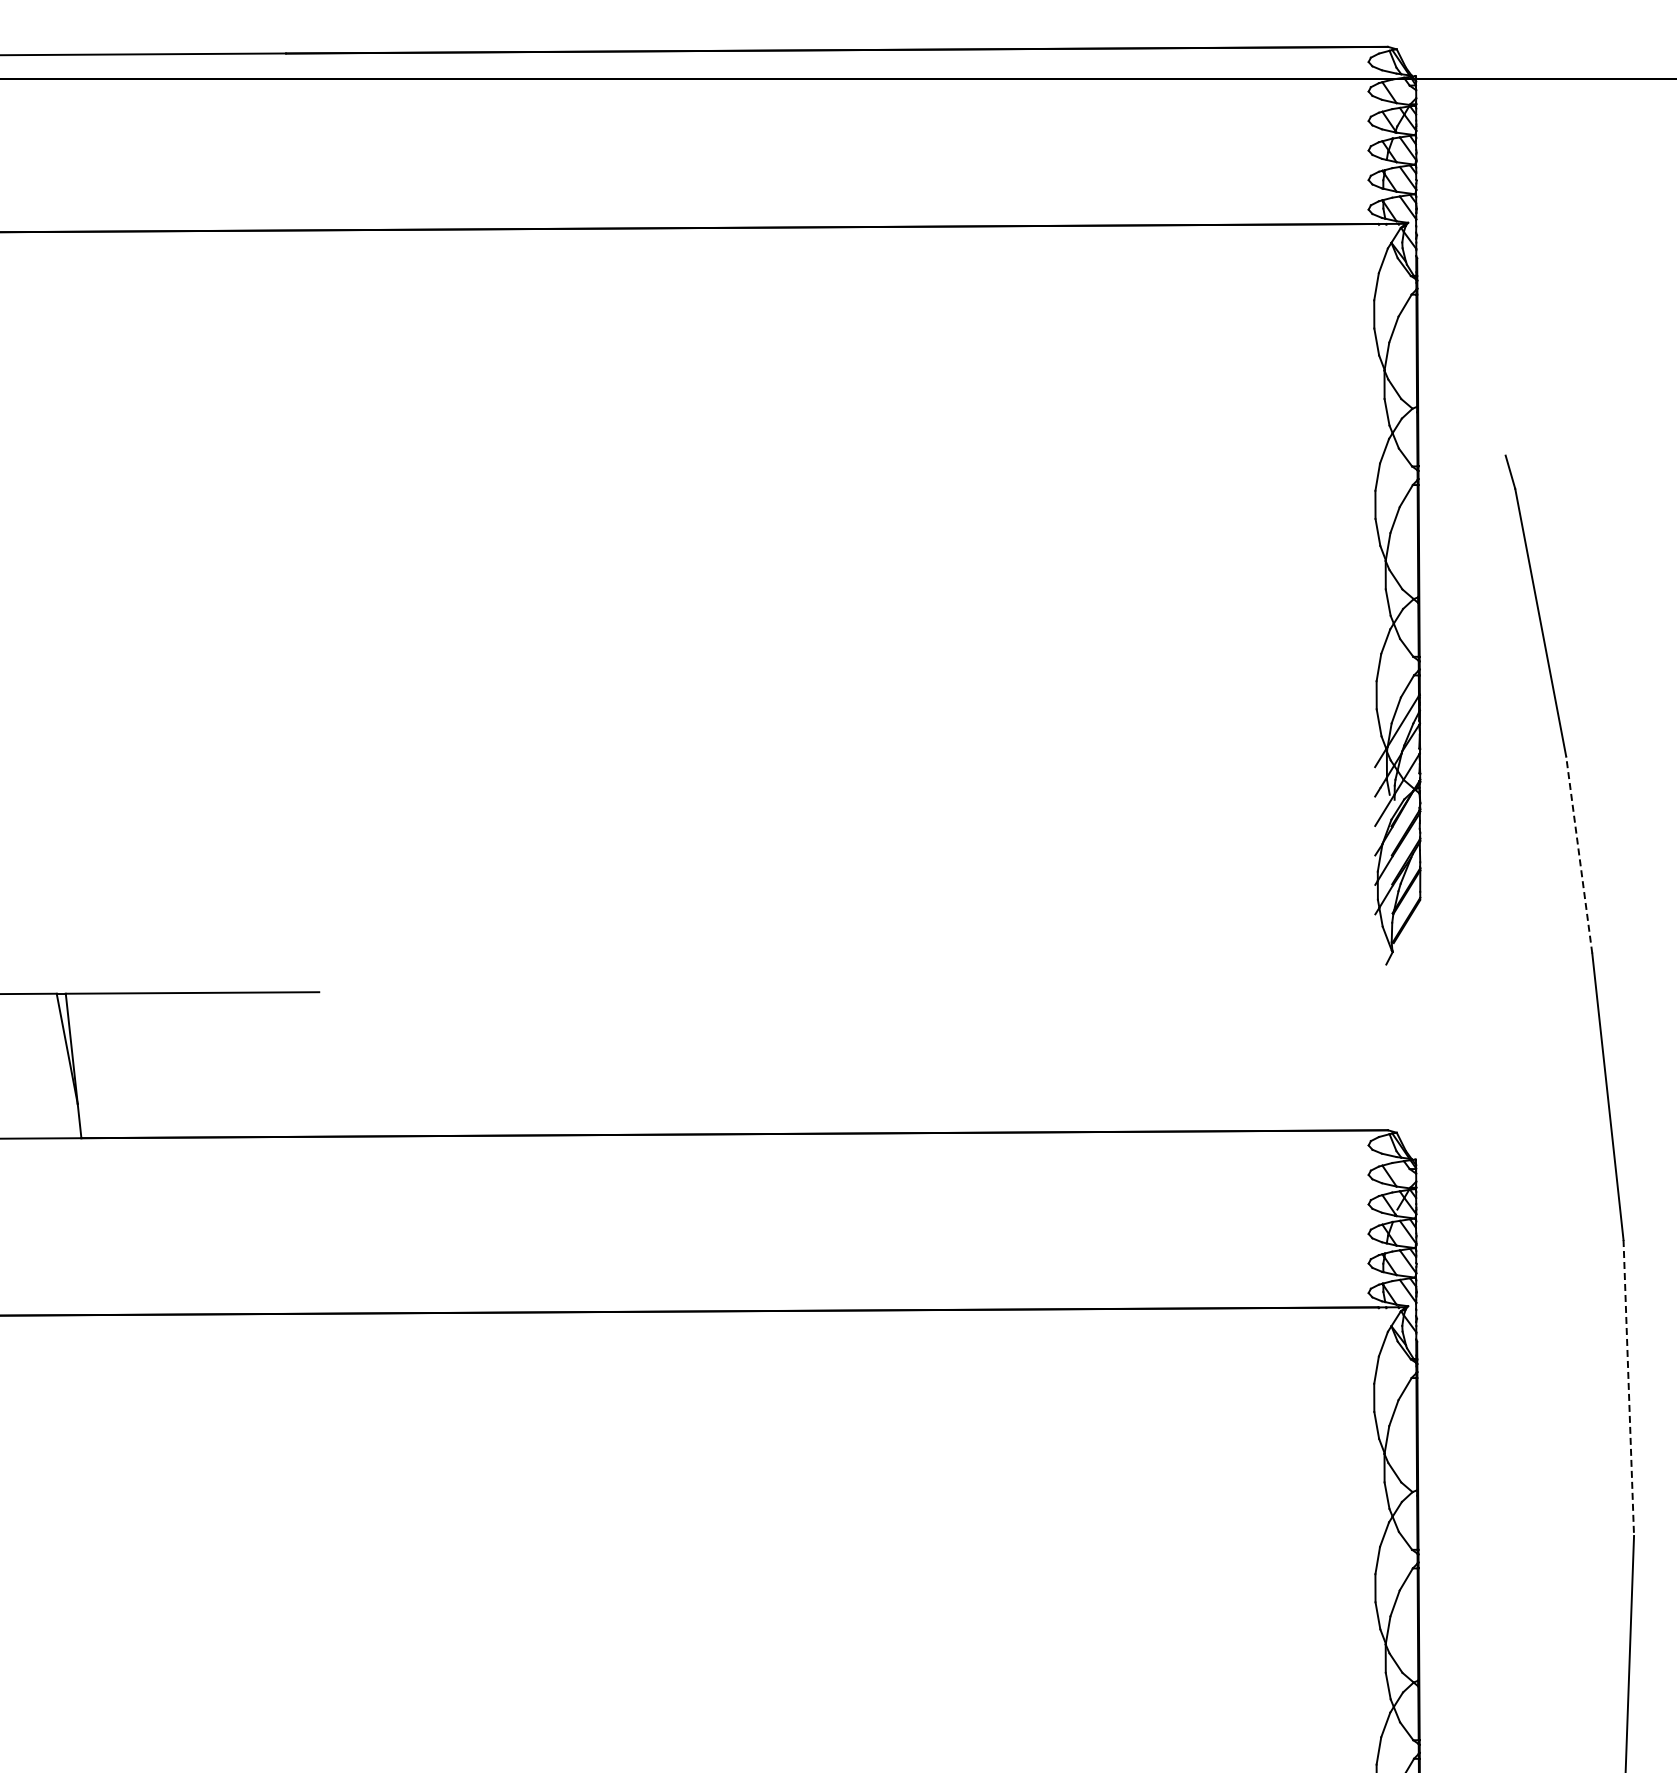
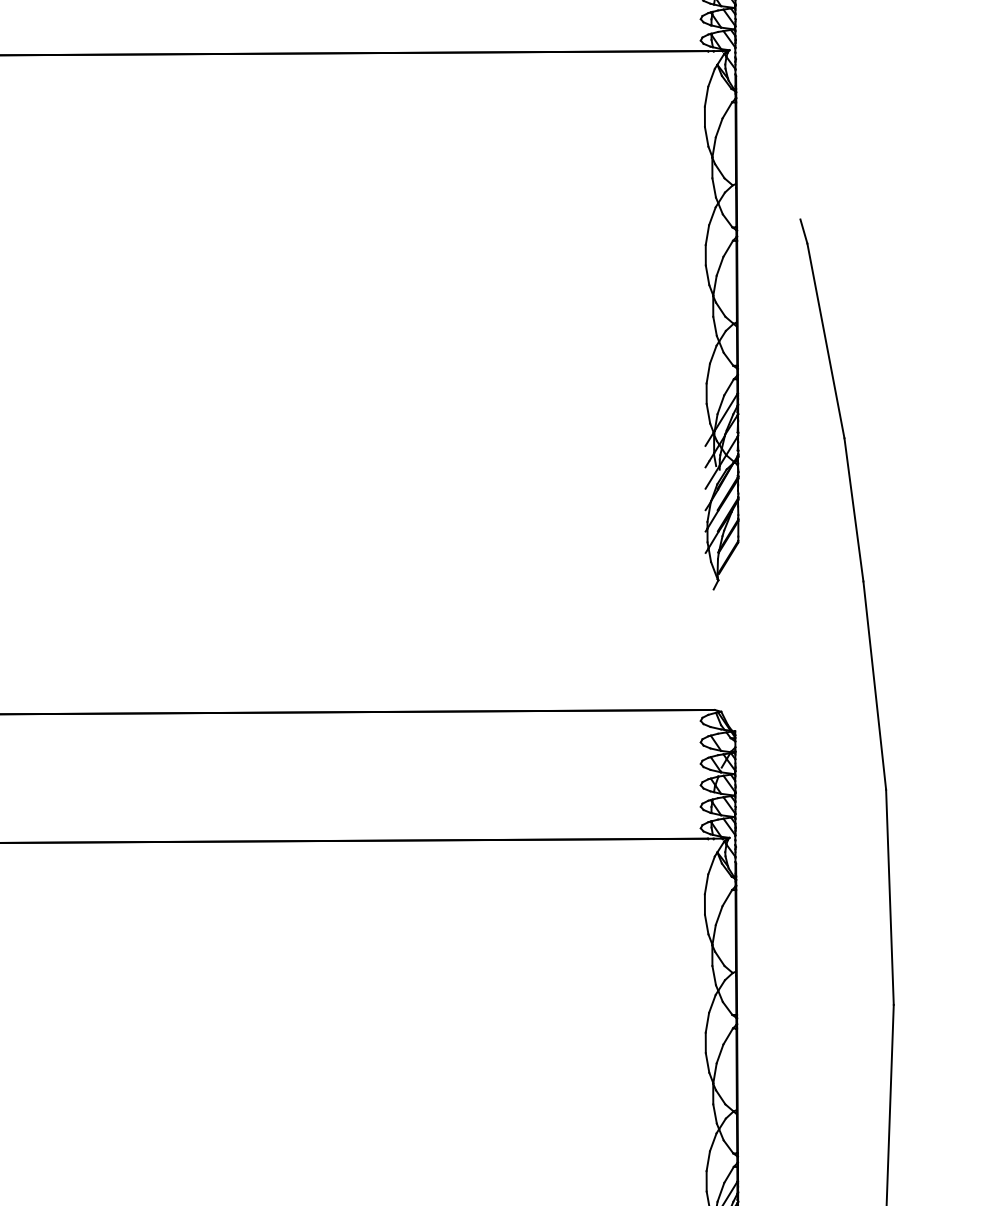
line: (1579, 854) -> (854, 509), dashed -> solid
line: (1628, 1388) -> (889, 897), dashed -> solid

